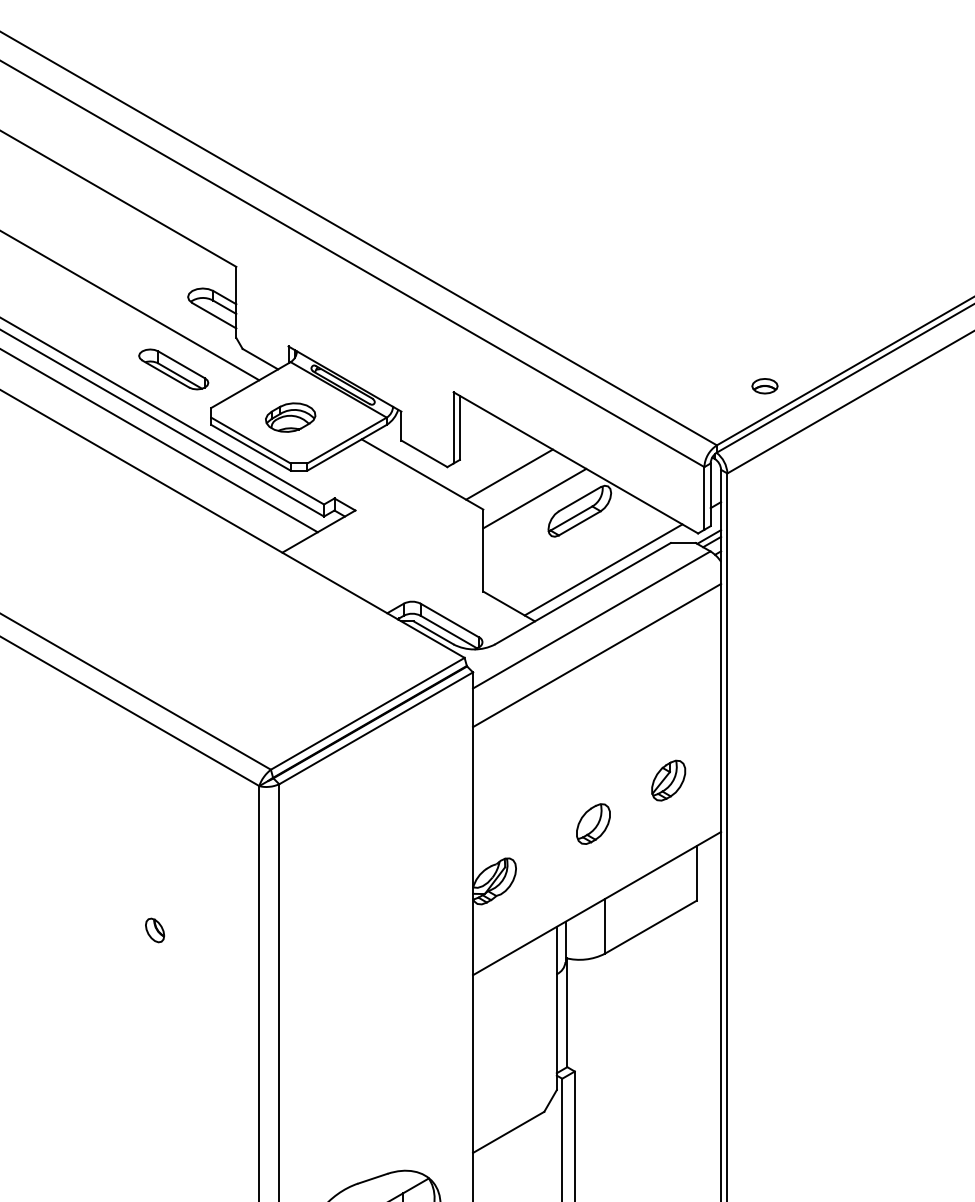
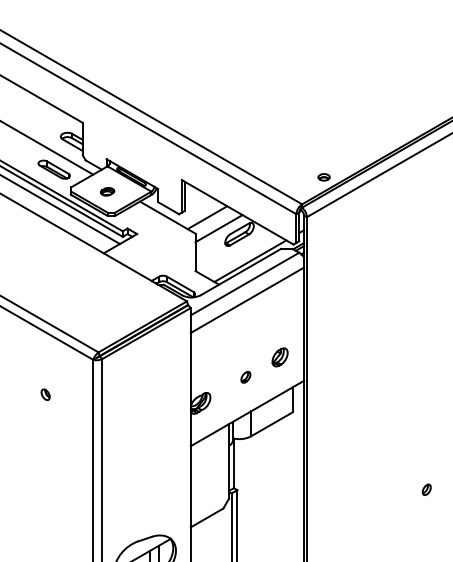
part: (290, 417) -> (107, 191), size x0.6
part: (592, 824) -> (245, 377), size x0.6
part: (154, 929) -> (45, 394), moved

